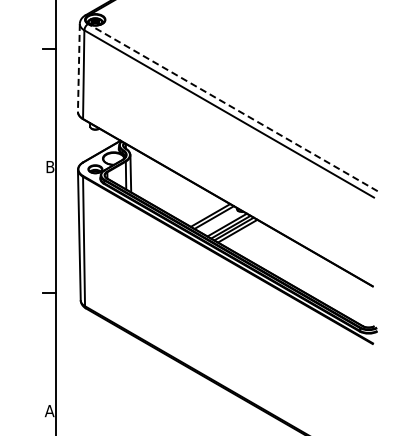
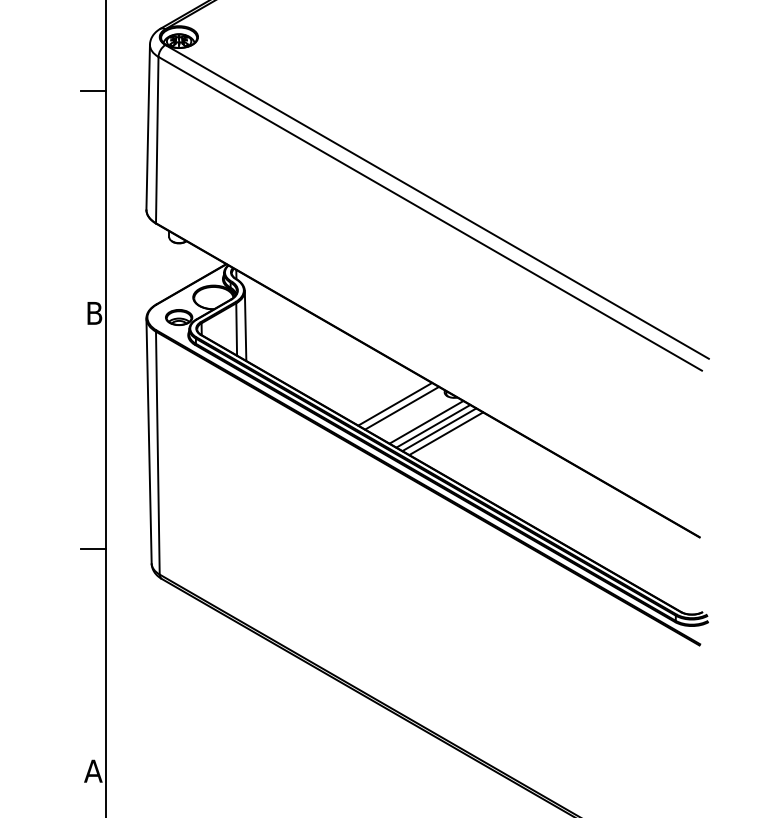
line: (78, 67) -> (147, 126), dashed -> solid
line: (232, 107) -> (436, 201), dashed -> solid

